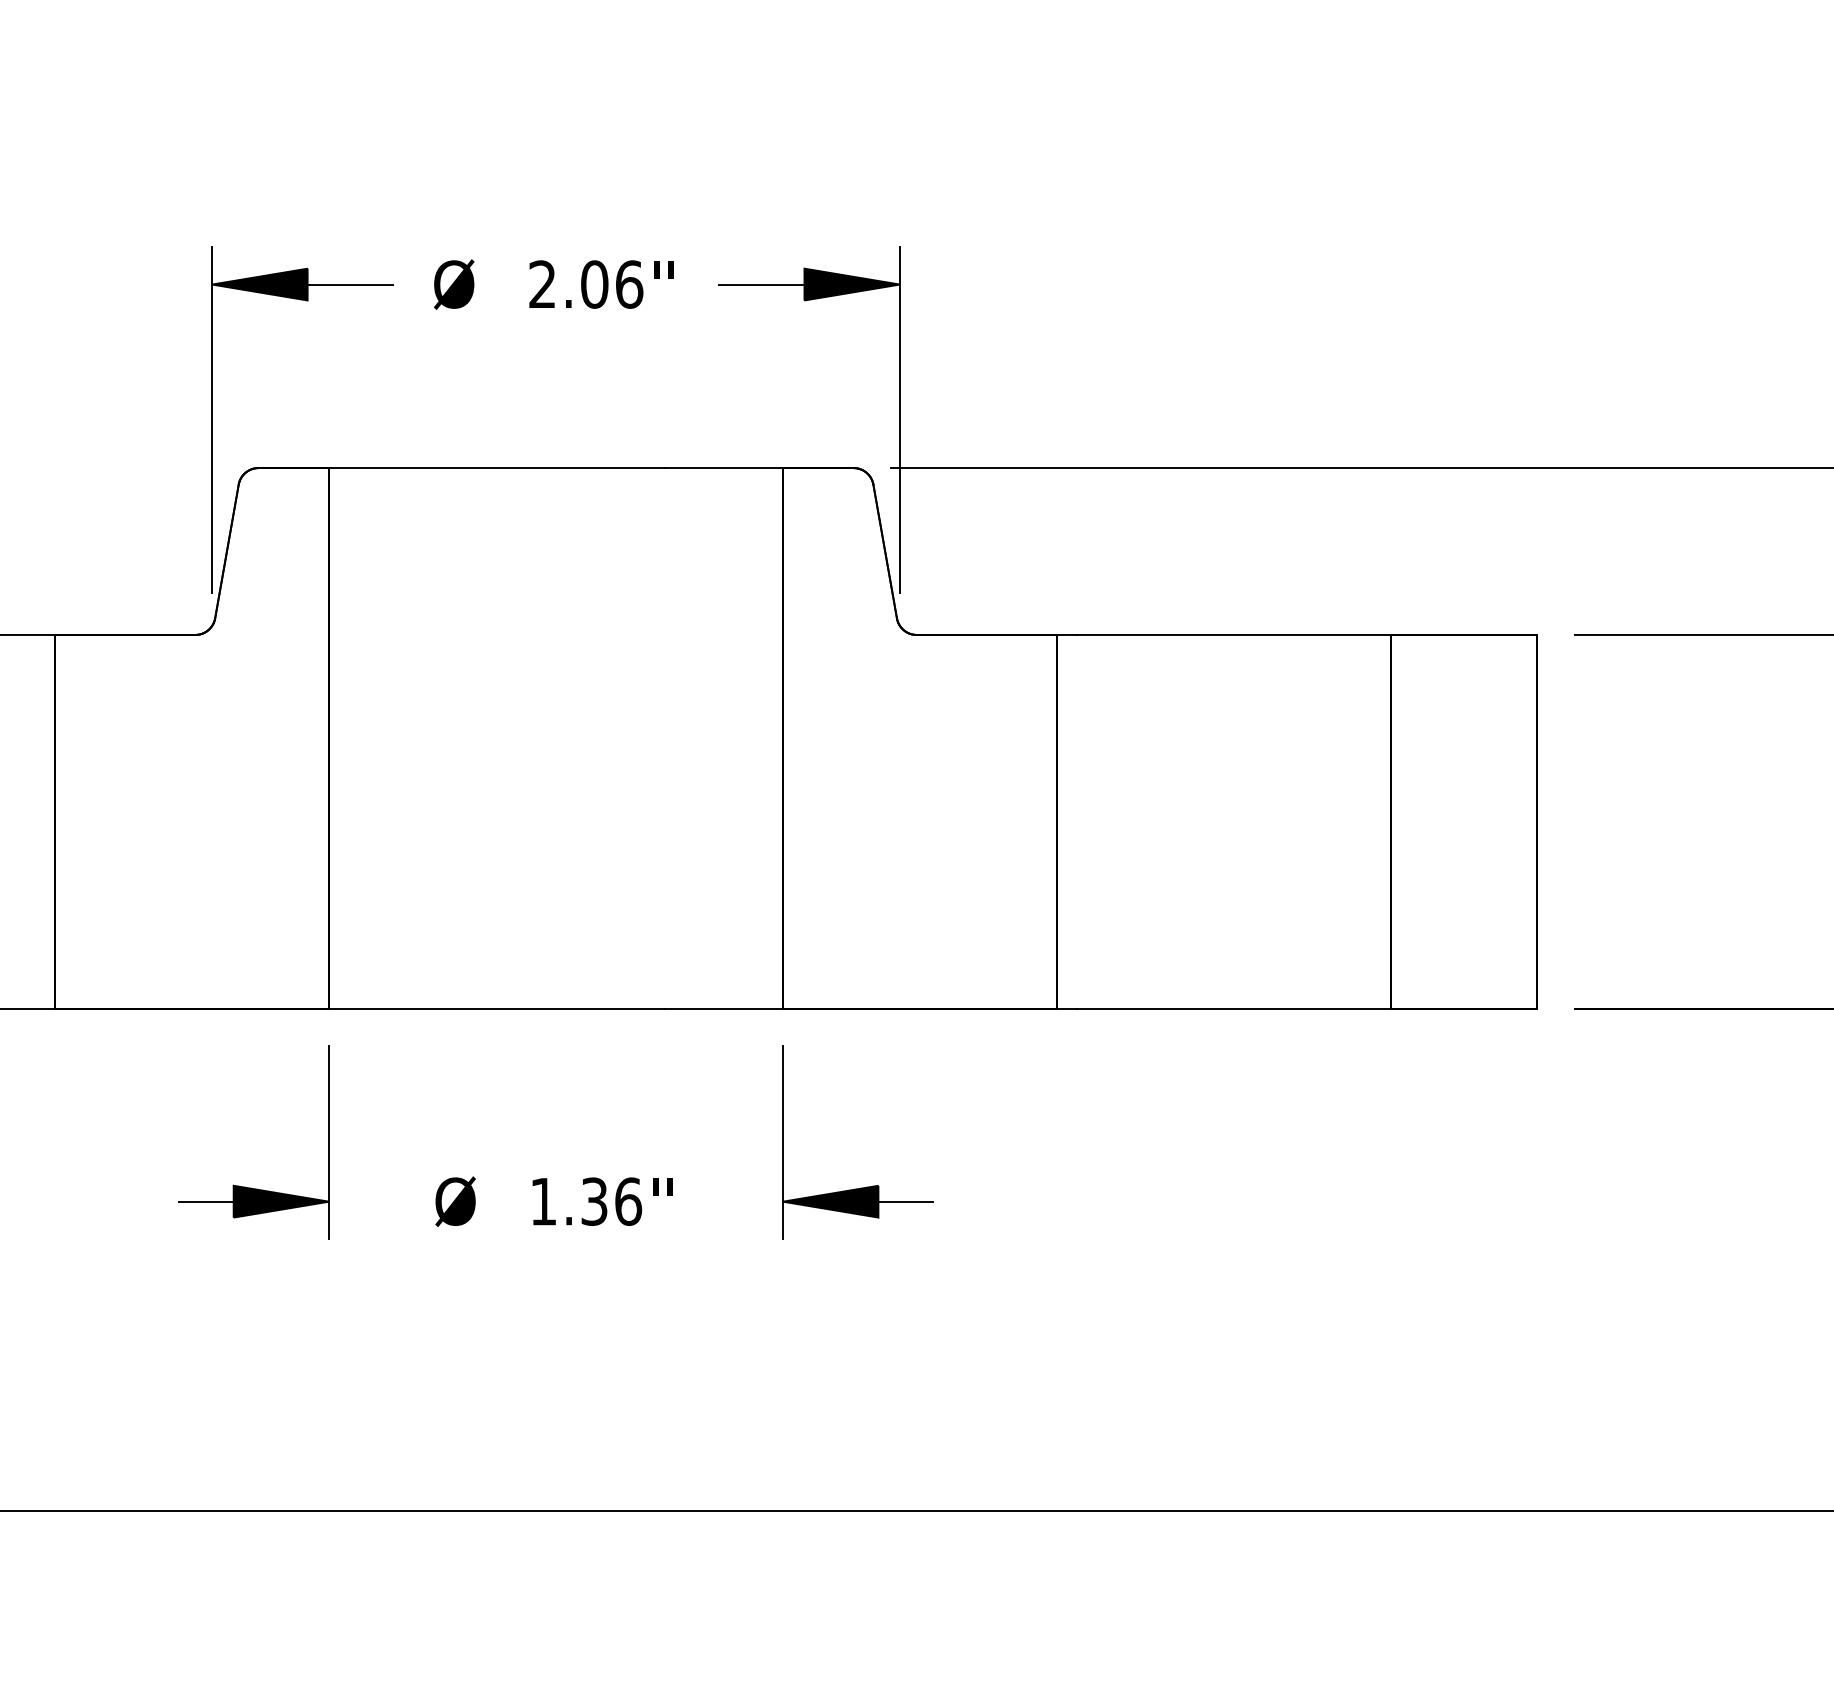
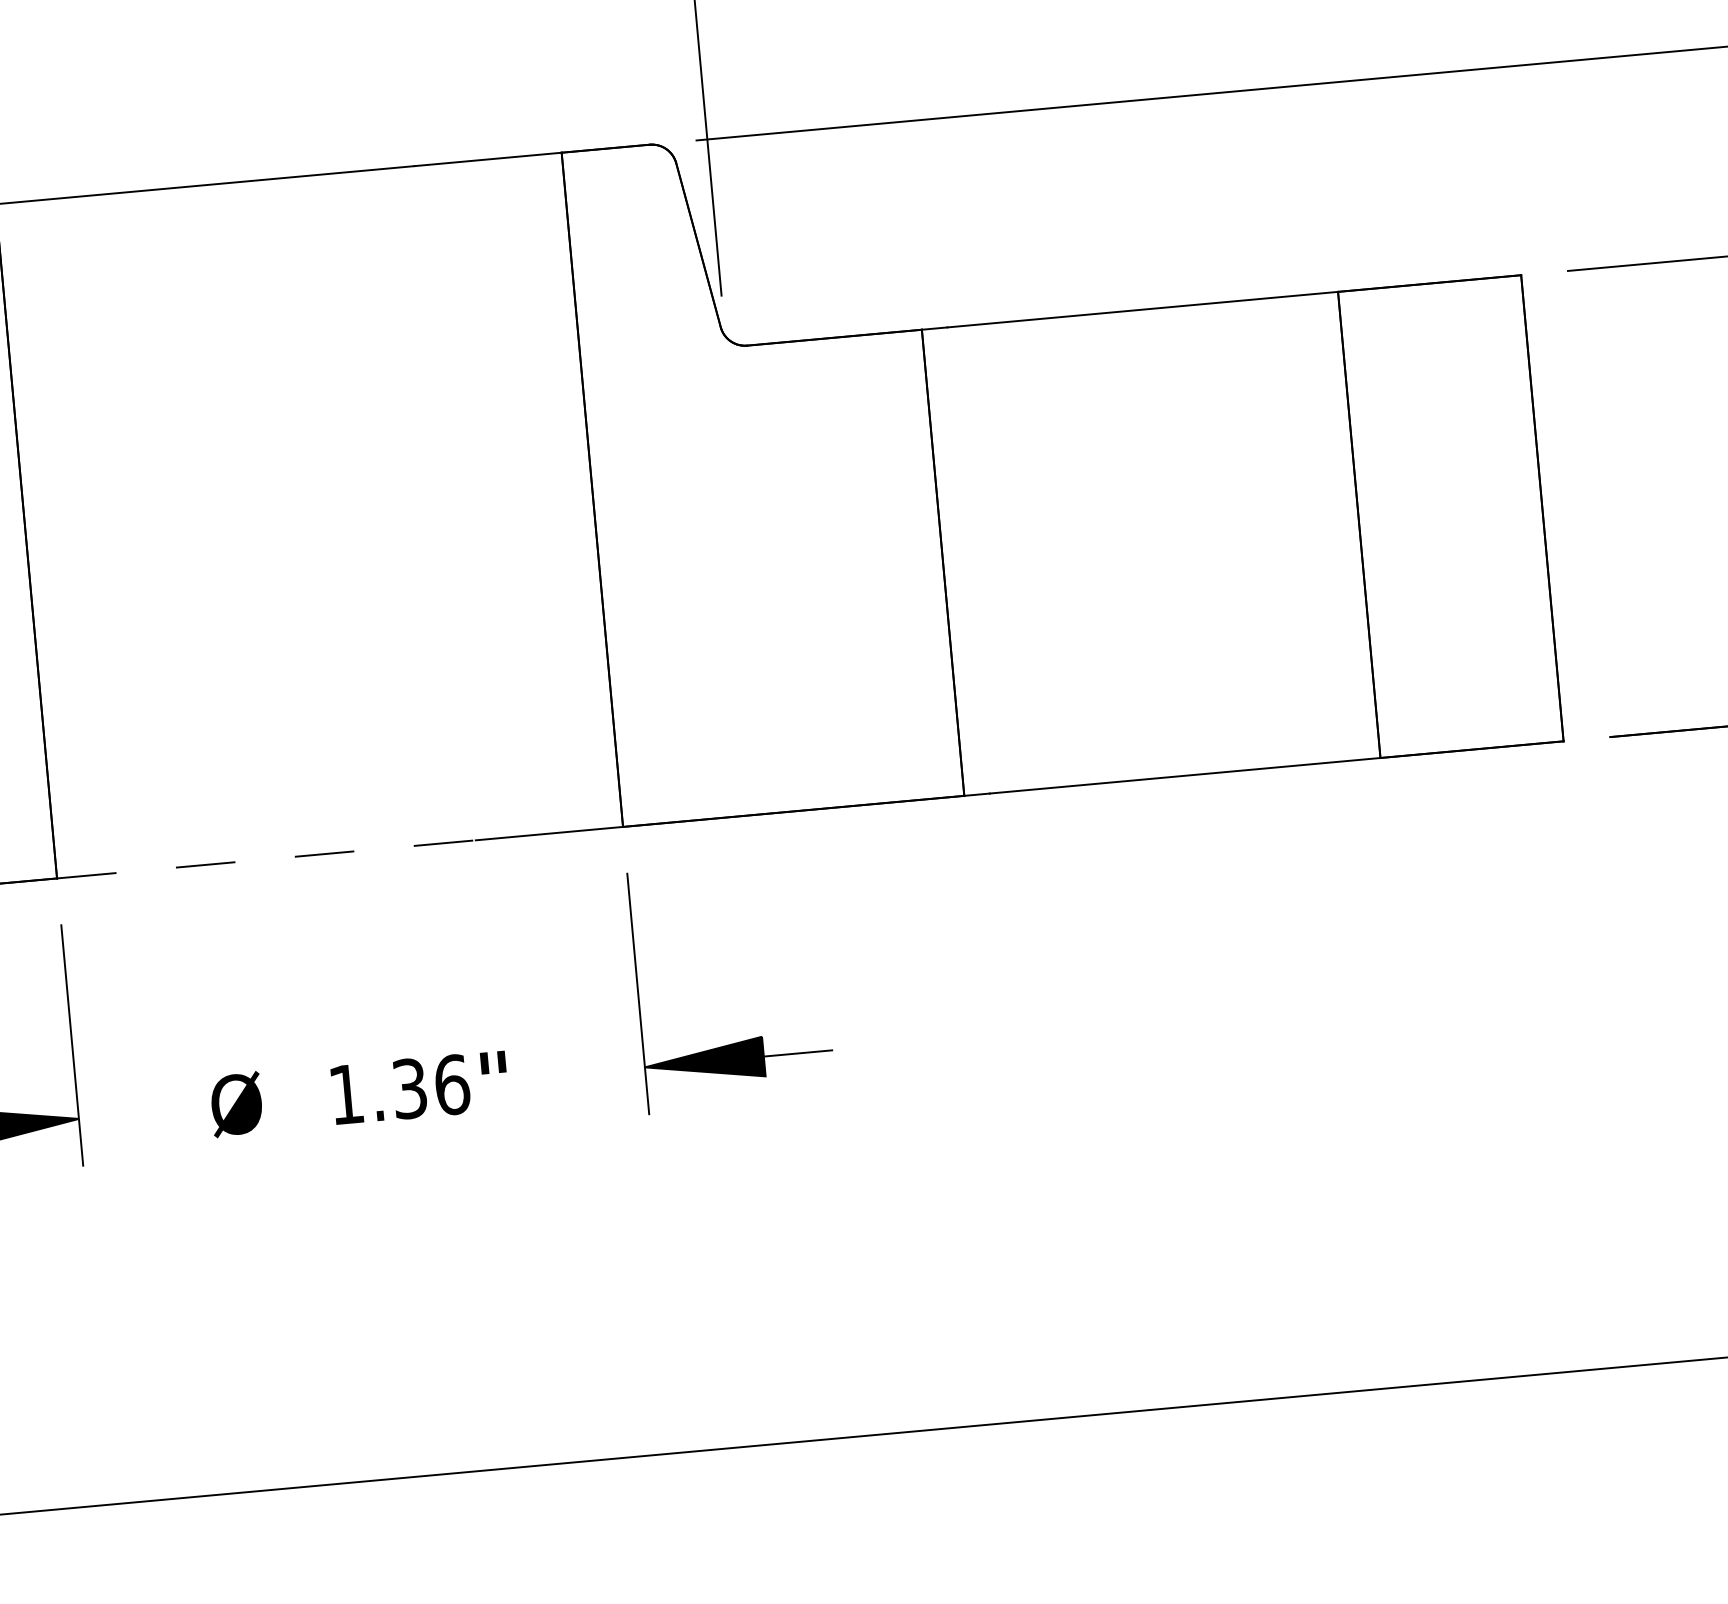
line: (496, 1008) -> (265, 859), solid -> dashed

